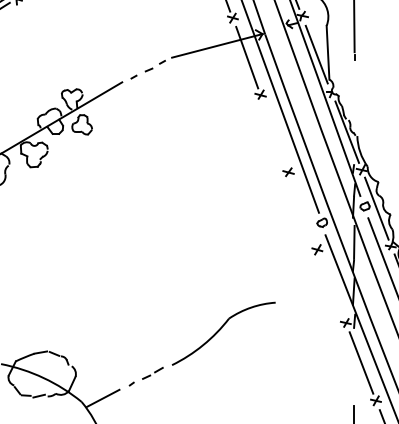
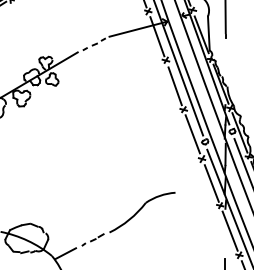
line: (274, 135) -> (174, 86), added
line: (302, 211) -> (192, 134), added
line: (332, 288) -> (211, 183), added

